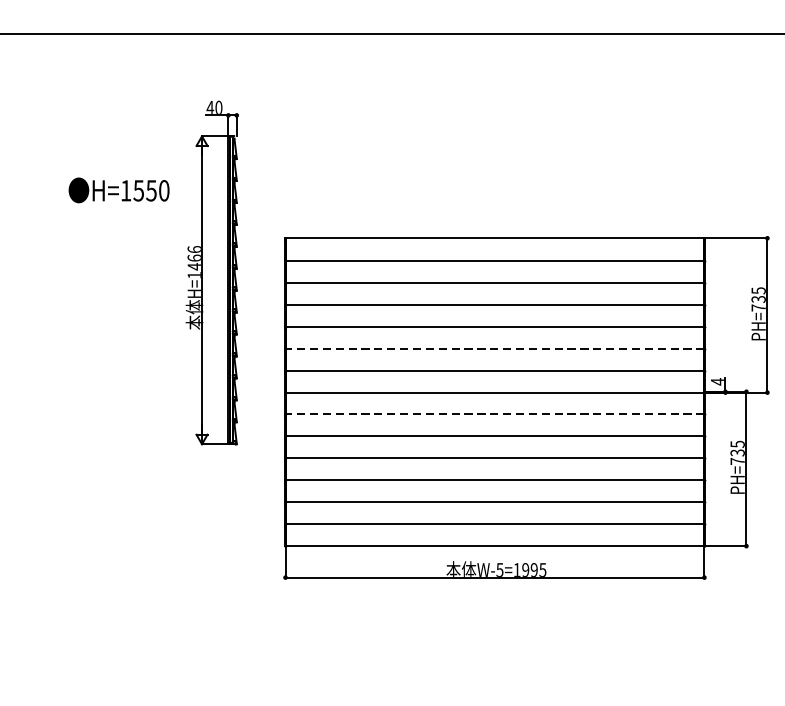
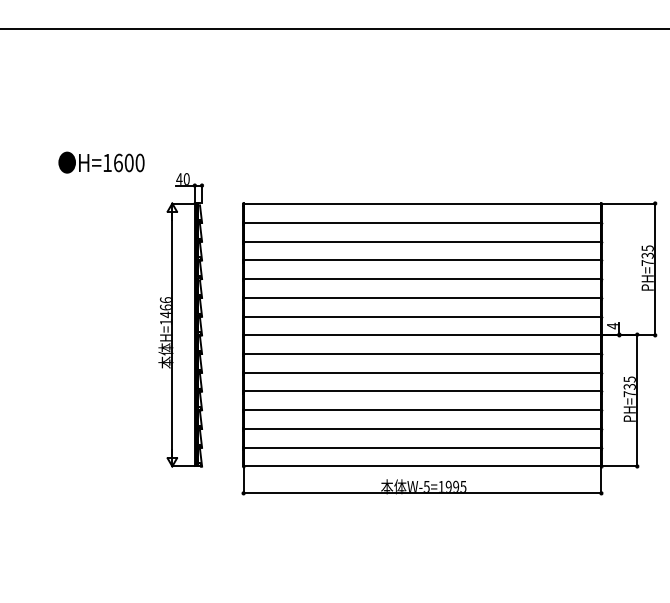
text: (144, 190) -> (123, 162), H=1550 -> H=1600
part: (211, 273) -> (180, 320), moved
line: (494, 348) -> (422, 297), dashed -> solid
line: (494, 413) -> (422, 353), dashed -> solid

